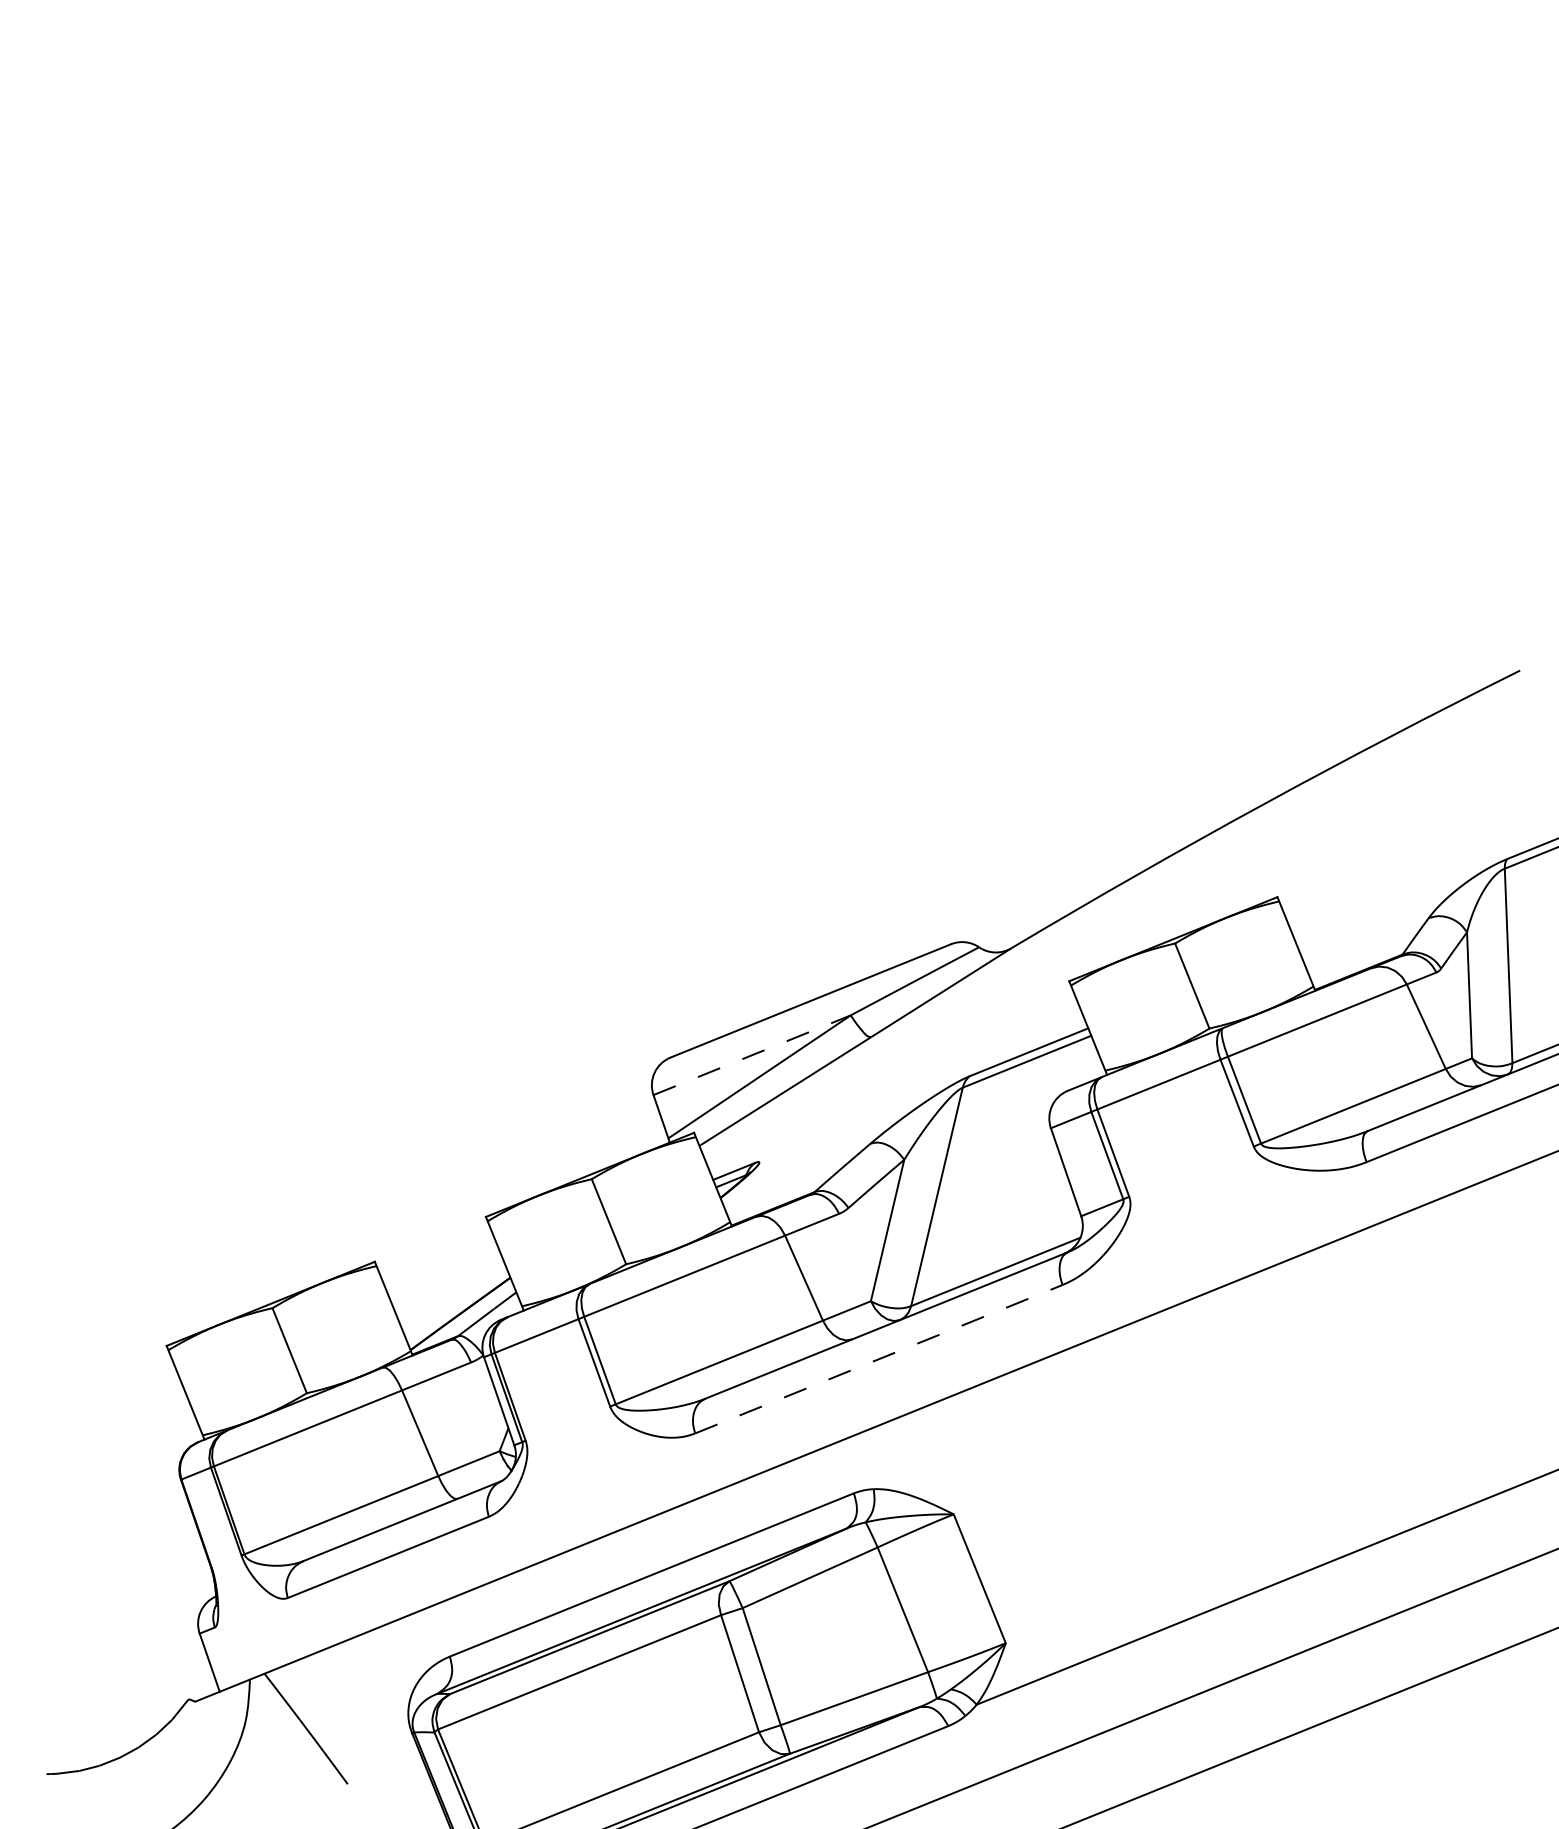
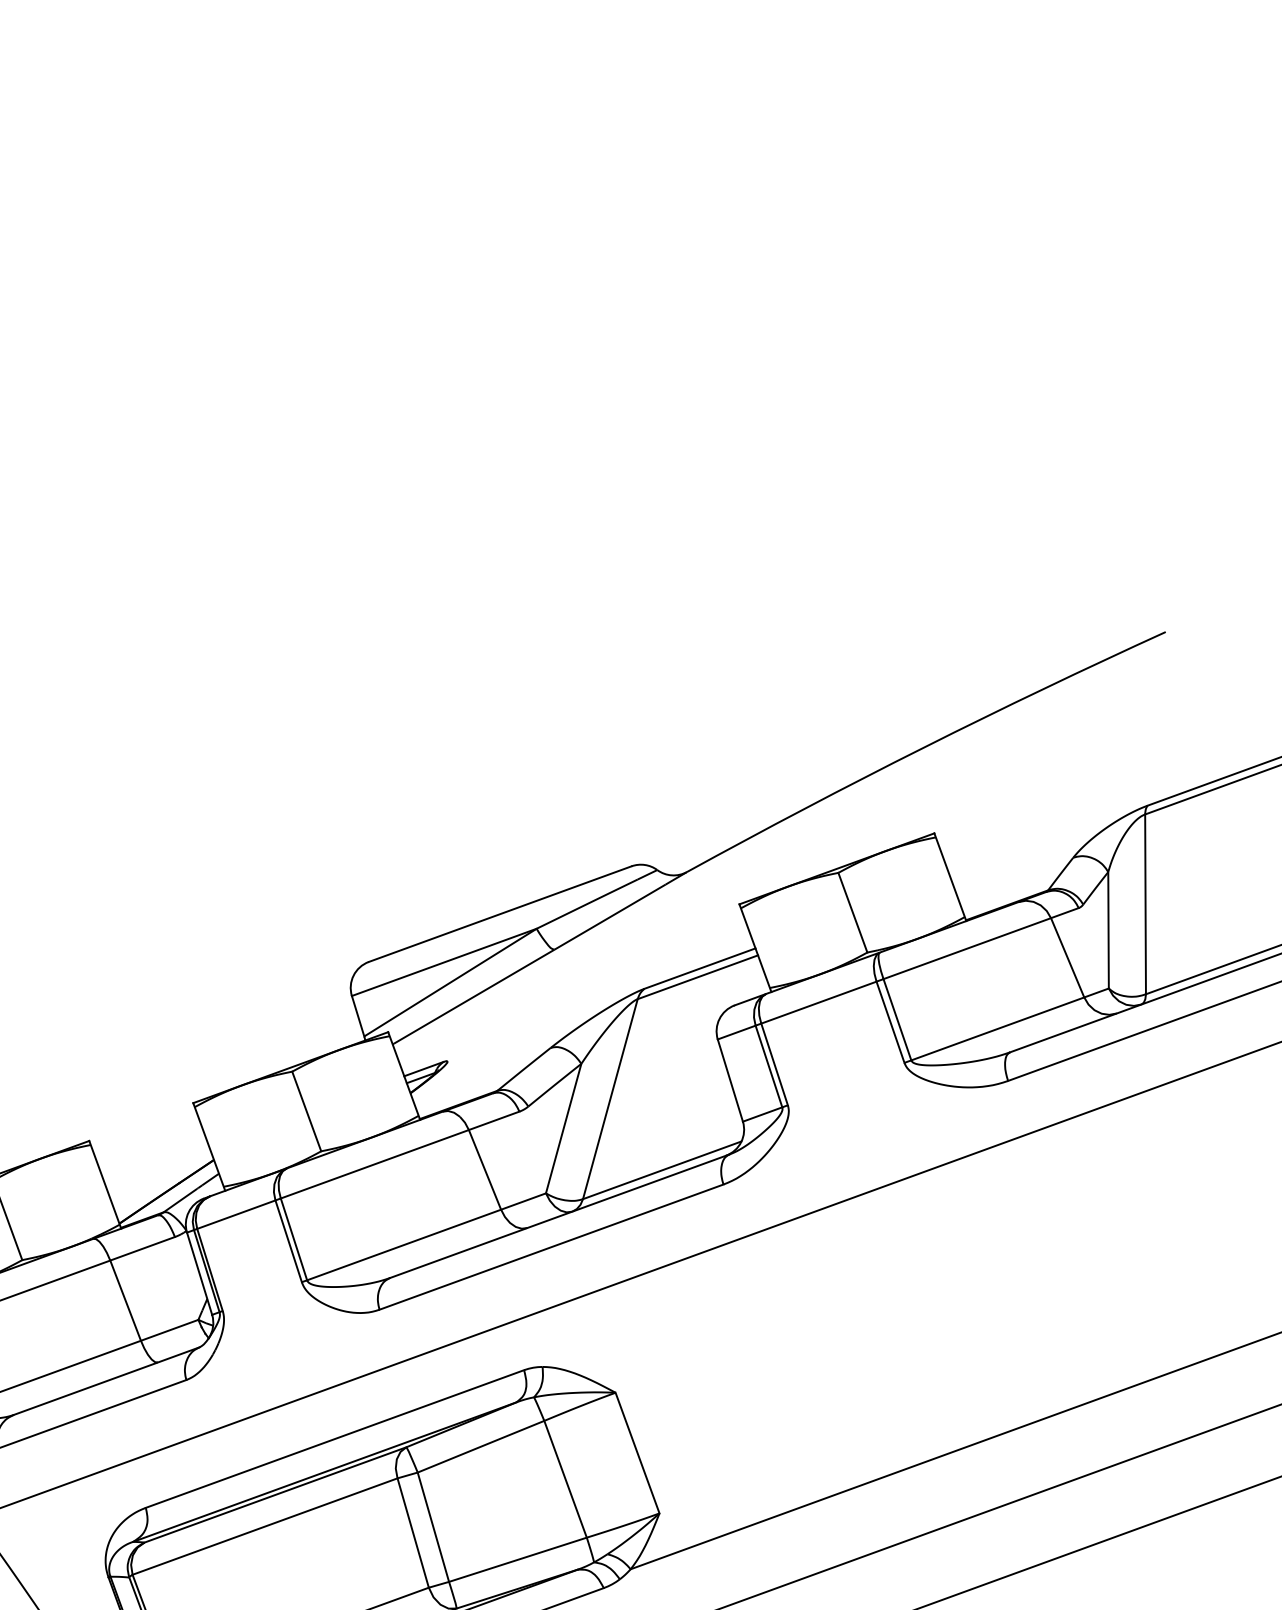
line: (752, 1055) -> (444, 962), dashed -> solid
line: (879, 1359) -> (552, 1247), dashed -> solid

